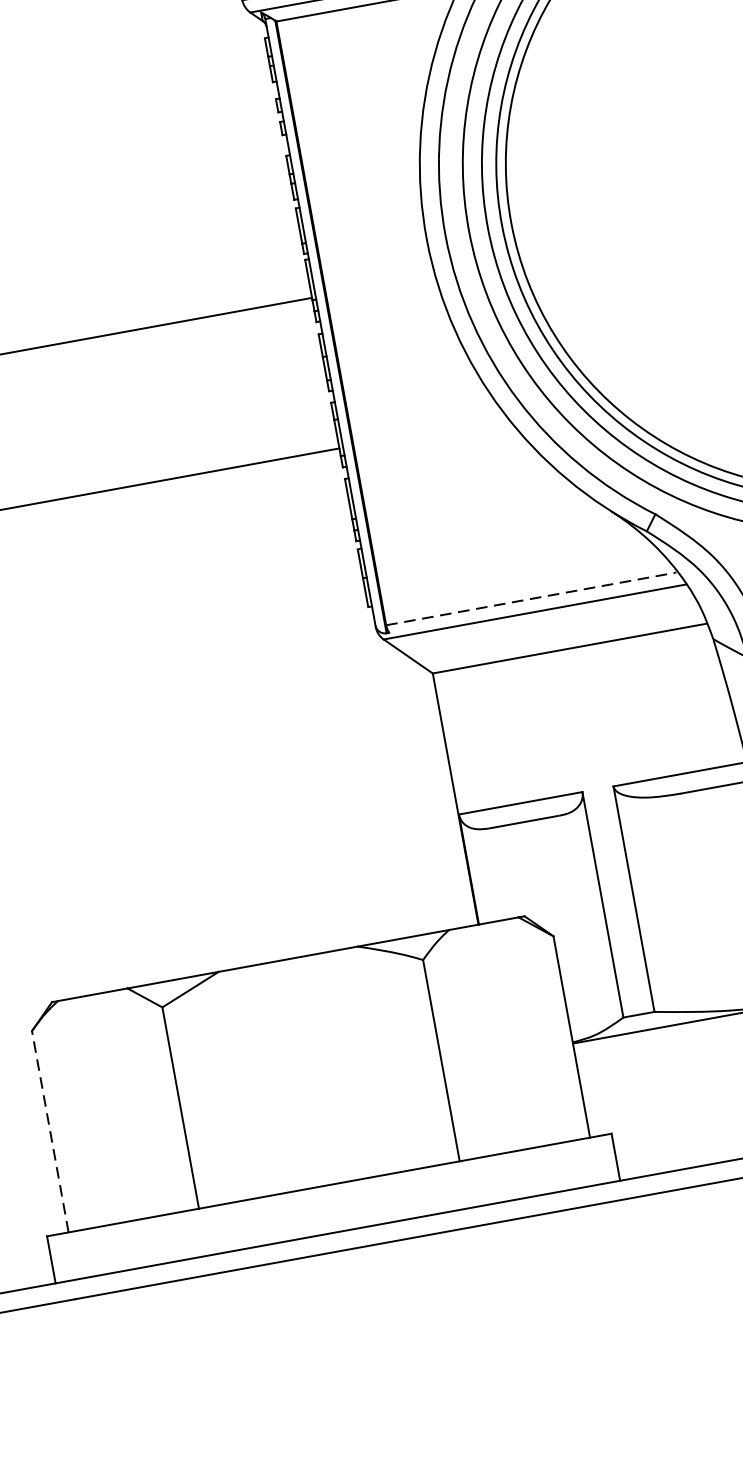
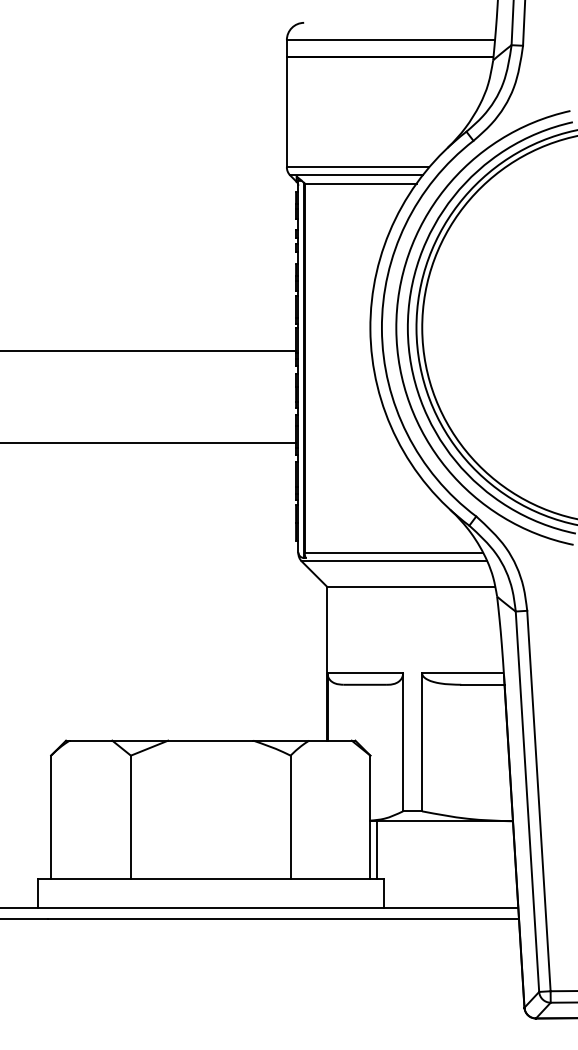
line: (531, 599) -> (393, 553), dashed -> solid
line: (591, 1087) -> (376, 849), added
line: (51, 1131) -> (51, 817), dashed -> solid

